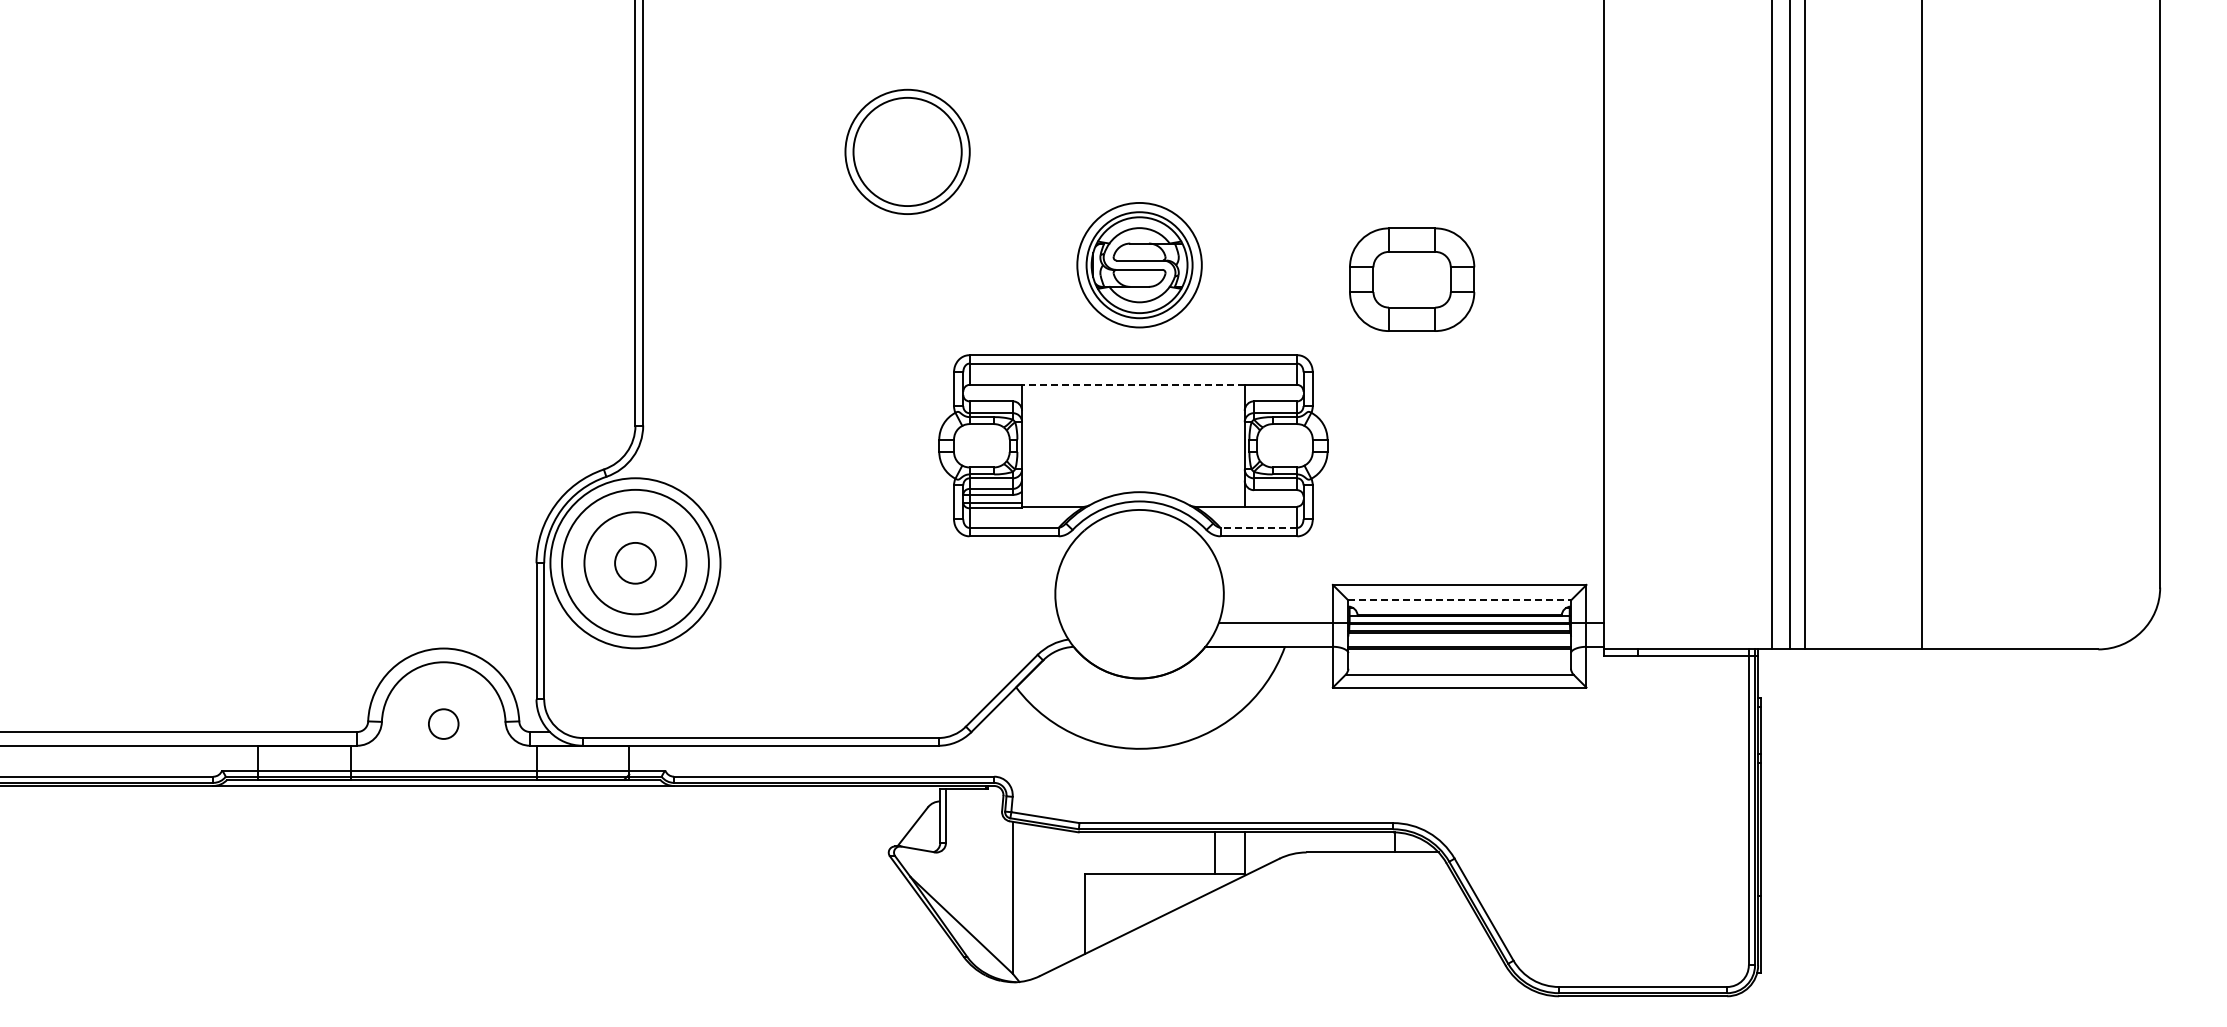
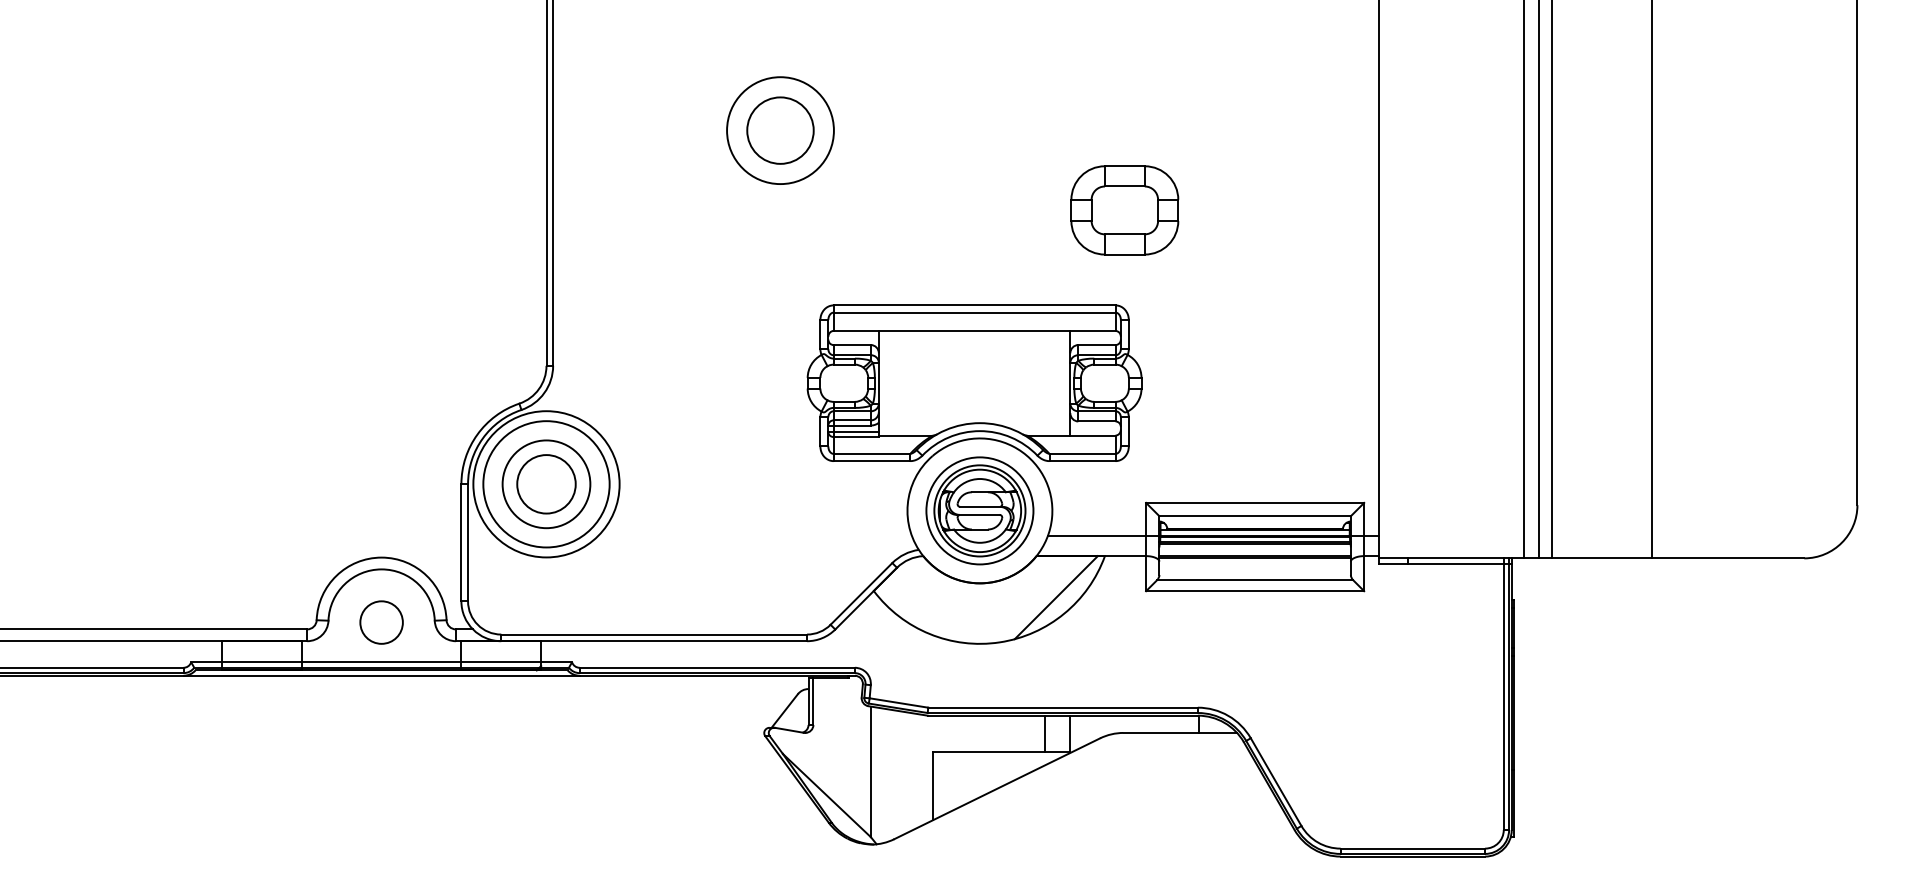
circle: (907, 151) -> (780, 130), size x0.71
part: (1139, 265) -> (979, 511), moved
part: (1412, 279) -> (1125, 210), moved
line: (1132, 384) -> (973, 330), dashed -> solid
line: (1258, 527) -> (1082, 453), dashed -> solid
circle: (635, 563) -> (546, 484), size x1.67
line: (1460, 600) -> (1255, 516), dashed -> solid
line: (1228, 694) -> (1056, 597), added
circle: (443, 723) -> (381, 622), size x1.67

